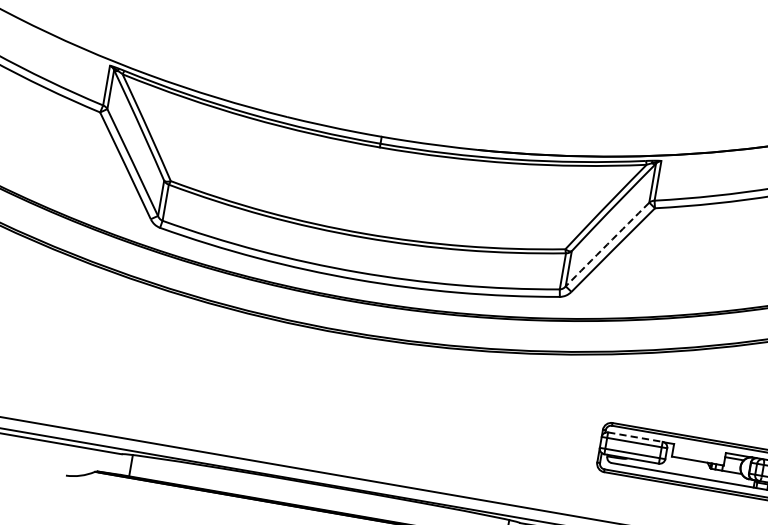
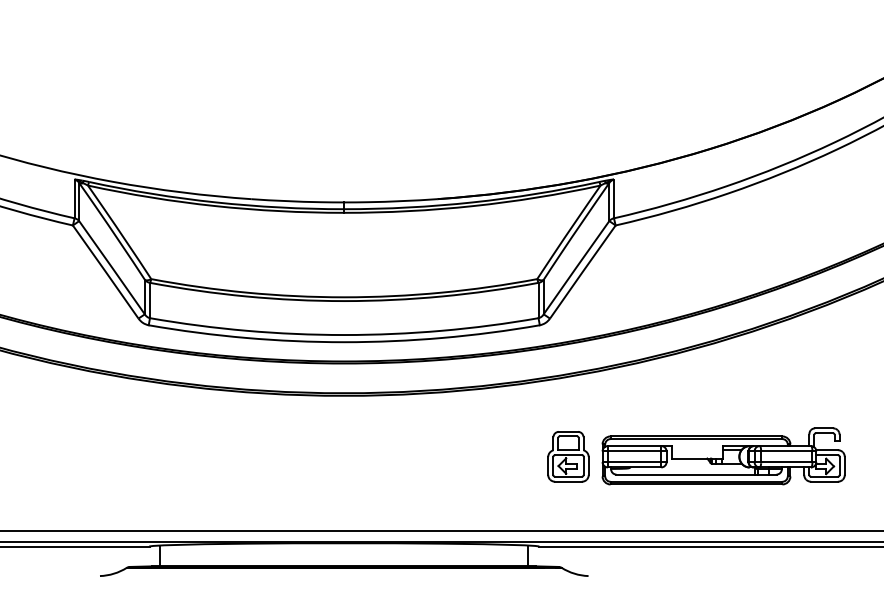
arc: (607, 244) -> (576, 267), dashed -> solid
part: (566, 436) -> (568, 456), added
line: (635, 437) -> (634, 446), dashed -> solid

